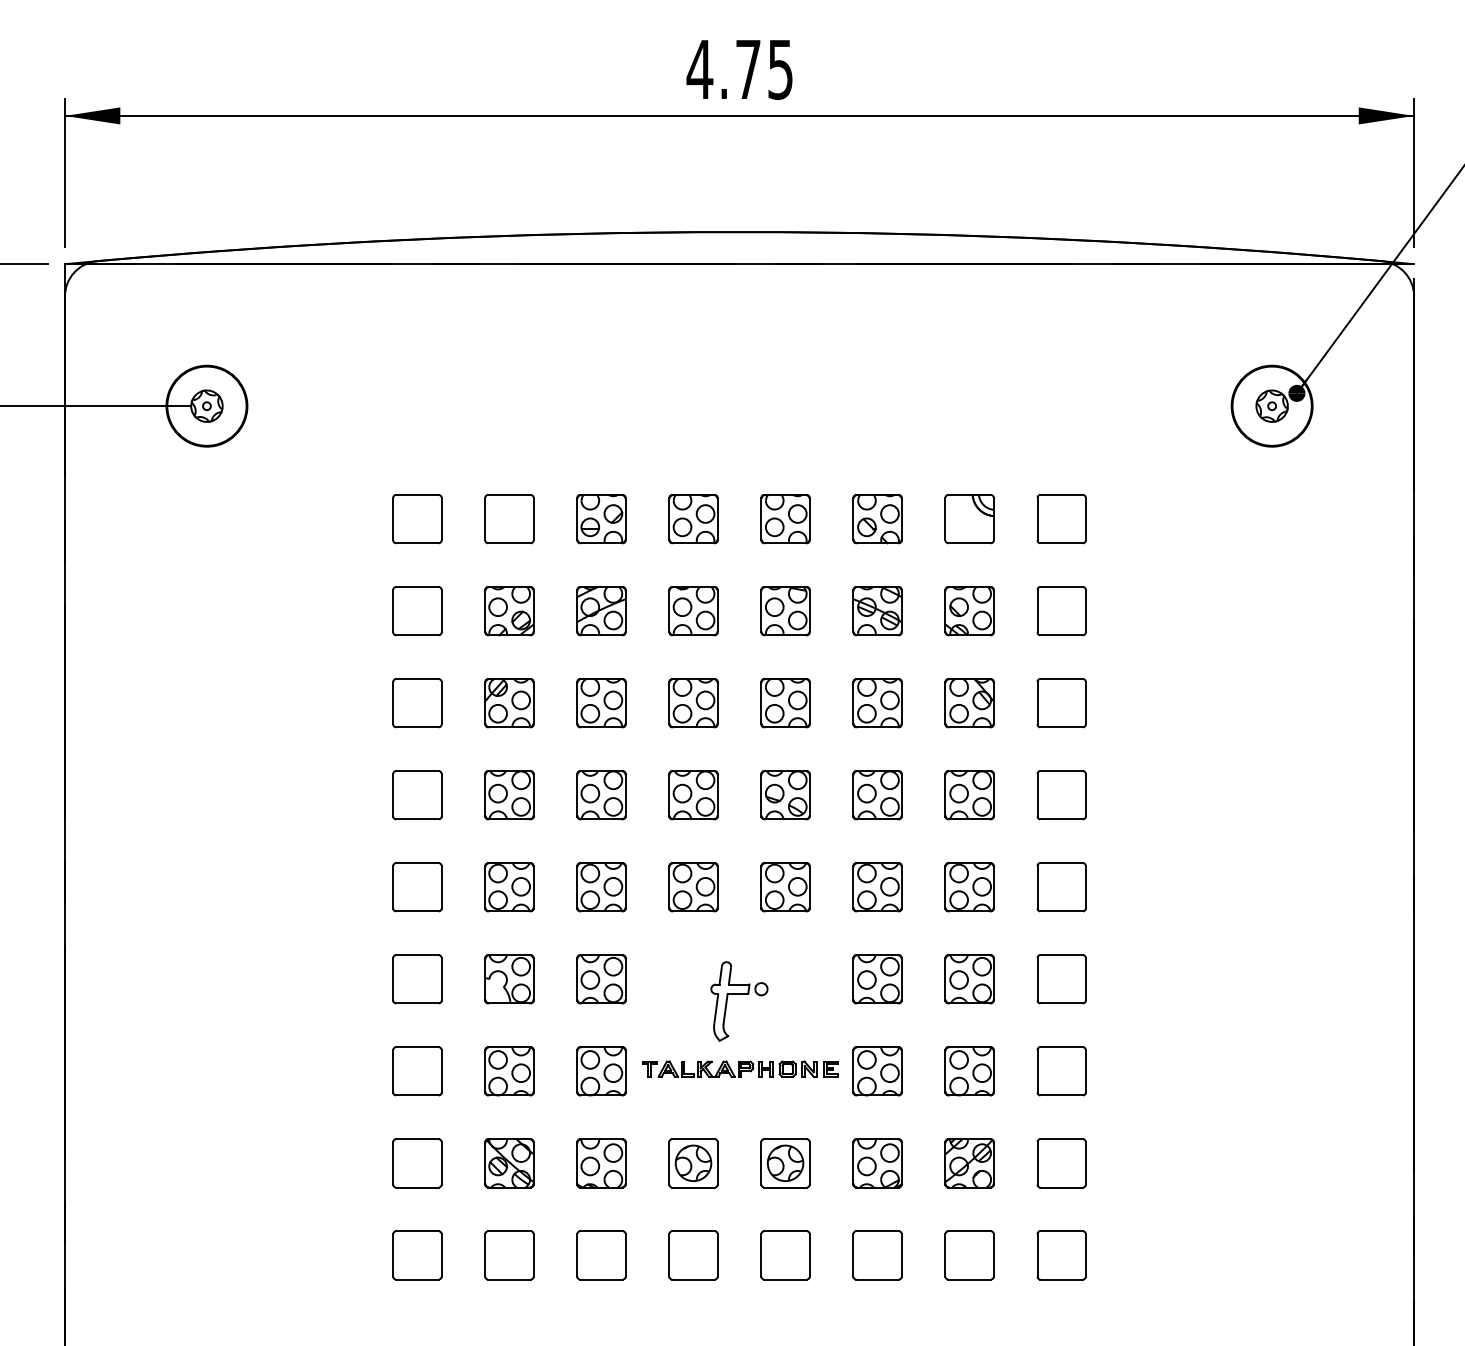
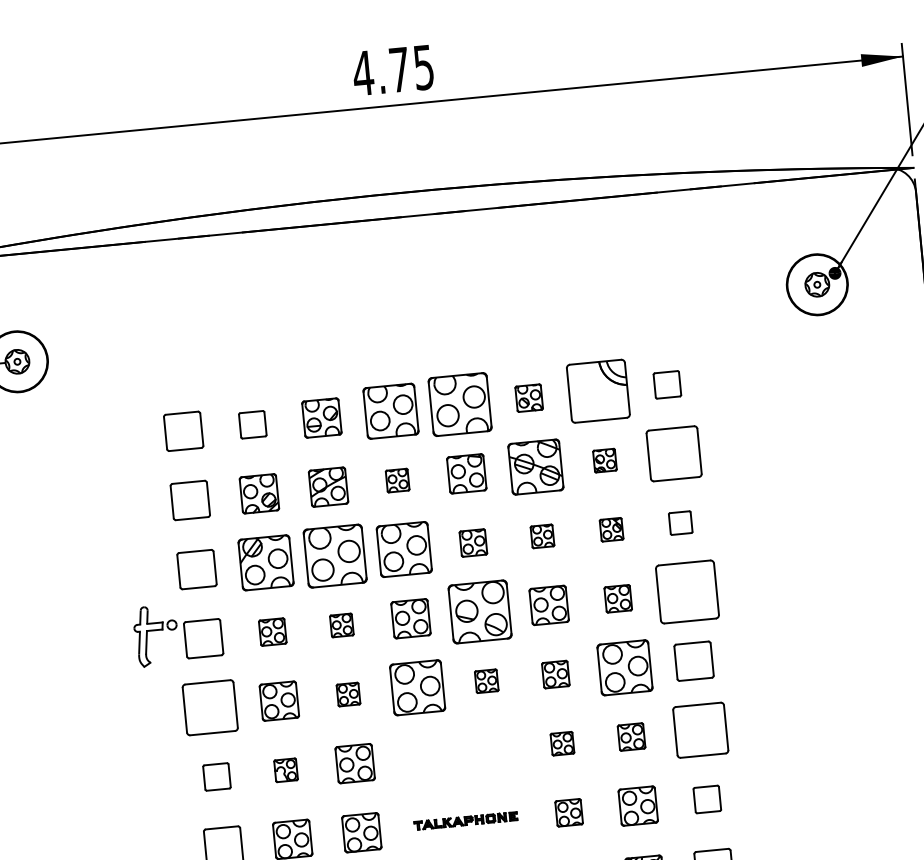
part: (509, 519) -> (252, 424), size x0.7
part: (693, 519) -> (391, 411), size x1.4
part: (785, 519) -> (460, 405), size x1.6
part: (877, 519) -> (529, 398), size x0.7
part: (969, 519) -> (598, 391), size x1.6
part: (1061, 519) -> (667, 385), size x0.7
part: (693, 611) -> (397, 480), size x0.6
part: (877, 611) -> (535, 467), size x1.4
part: (969, 611) -> (604, 460), size x0.6
part: (1061, 611) -> (674, 454), size x1.4
part: (509, 703) -> (266, 563), size x1.4
part: (601, 703) -> (335, 556), size x1.6
part: (693, 703) -> (404, 549), size x1.4
part: (785, 703) -> (473, 543), size x0.7
part: (877, 703) -> (542, 536), size x0.6
part: (969, 703) -> (611, 529), size x0.6
part: (1061, 703) -> (680, 523), size x0.6
part: (509, 795) -> (272, 632), size x0.7
part: (601, 795) -> (341, 625), size x0.6
part: (785, 795) -> (480, 612), size x1.6
part: (969, 795) -> (618, 598), size x0.7
part: (1061, 795) -> (687, 592), size x1.6
part: (417, 887) -> (210, 707), size x1.4
part: (601, 887) -> (348, 694), size x0.6
part: (693, 887) -> (417, 688), size x1.4
part: (785, 887) -> (486, 681), size x0.6
part: (877, 887) -> (555, 674), size x0.7
part: (969, 887) -> (624, 668), size x1.4
part: (417, 979) -> (217, 777), size x0.7
part: (509, 979) -> (286, 770), size x0.6
part: (877, 979) -> (562, 743), size x0.6
part: (969, 979) -> (631, 737), size x0.7
part: (1061, 979) -> (700, 730), size x1.4
part: (739, 994) -> (155, 630), moved
part: (740, 1068) -> (466, 820), size x0.7
part: (877, 1071) -> (569, 812), size x0.7
part: (1061, 1071) -> (707, 799), size x0.7

